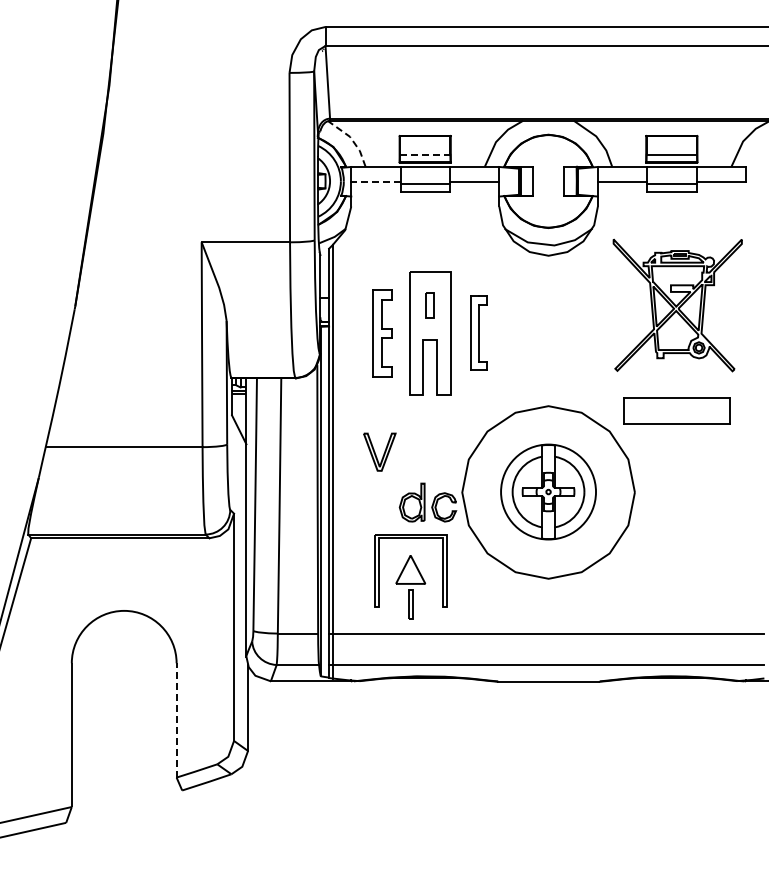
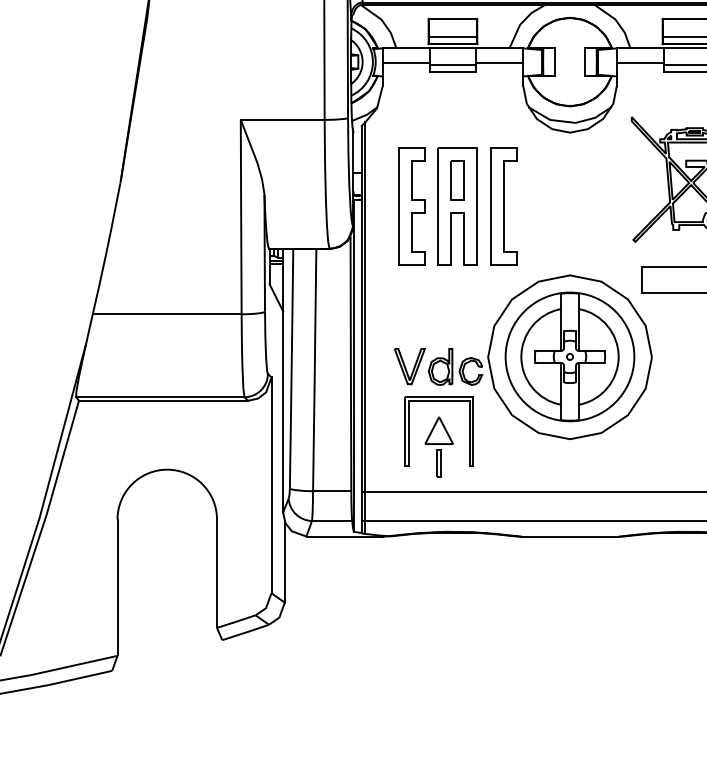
line: (352, 139) -> (383, 22), dashed -> solid
line: (425, 154) -> (453, 36), dashed -> solid
line: (375, 182) -> (405, 63), dashed -> solid
part: (429, 305) -> (457, 179), size x1.67
part: (382, 333) -> (412, 206), size x1.43
part: (478, 333) -> (503, 206), size x1.67
part: (379, 451) -> (409, 365), moved
part: (548, 491) -> (569, 356), size x1.43
line: (176, 719) -> (216, 572), dashed -> solid

